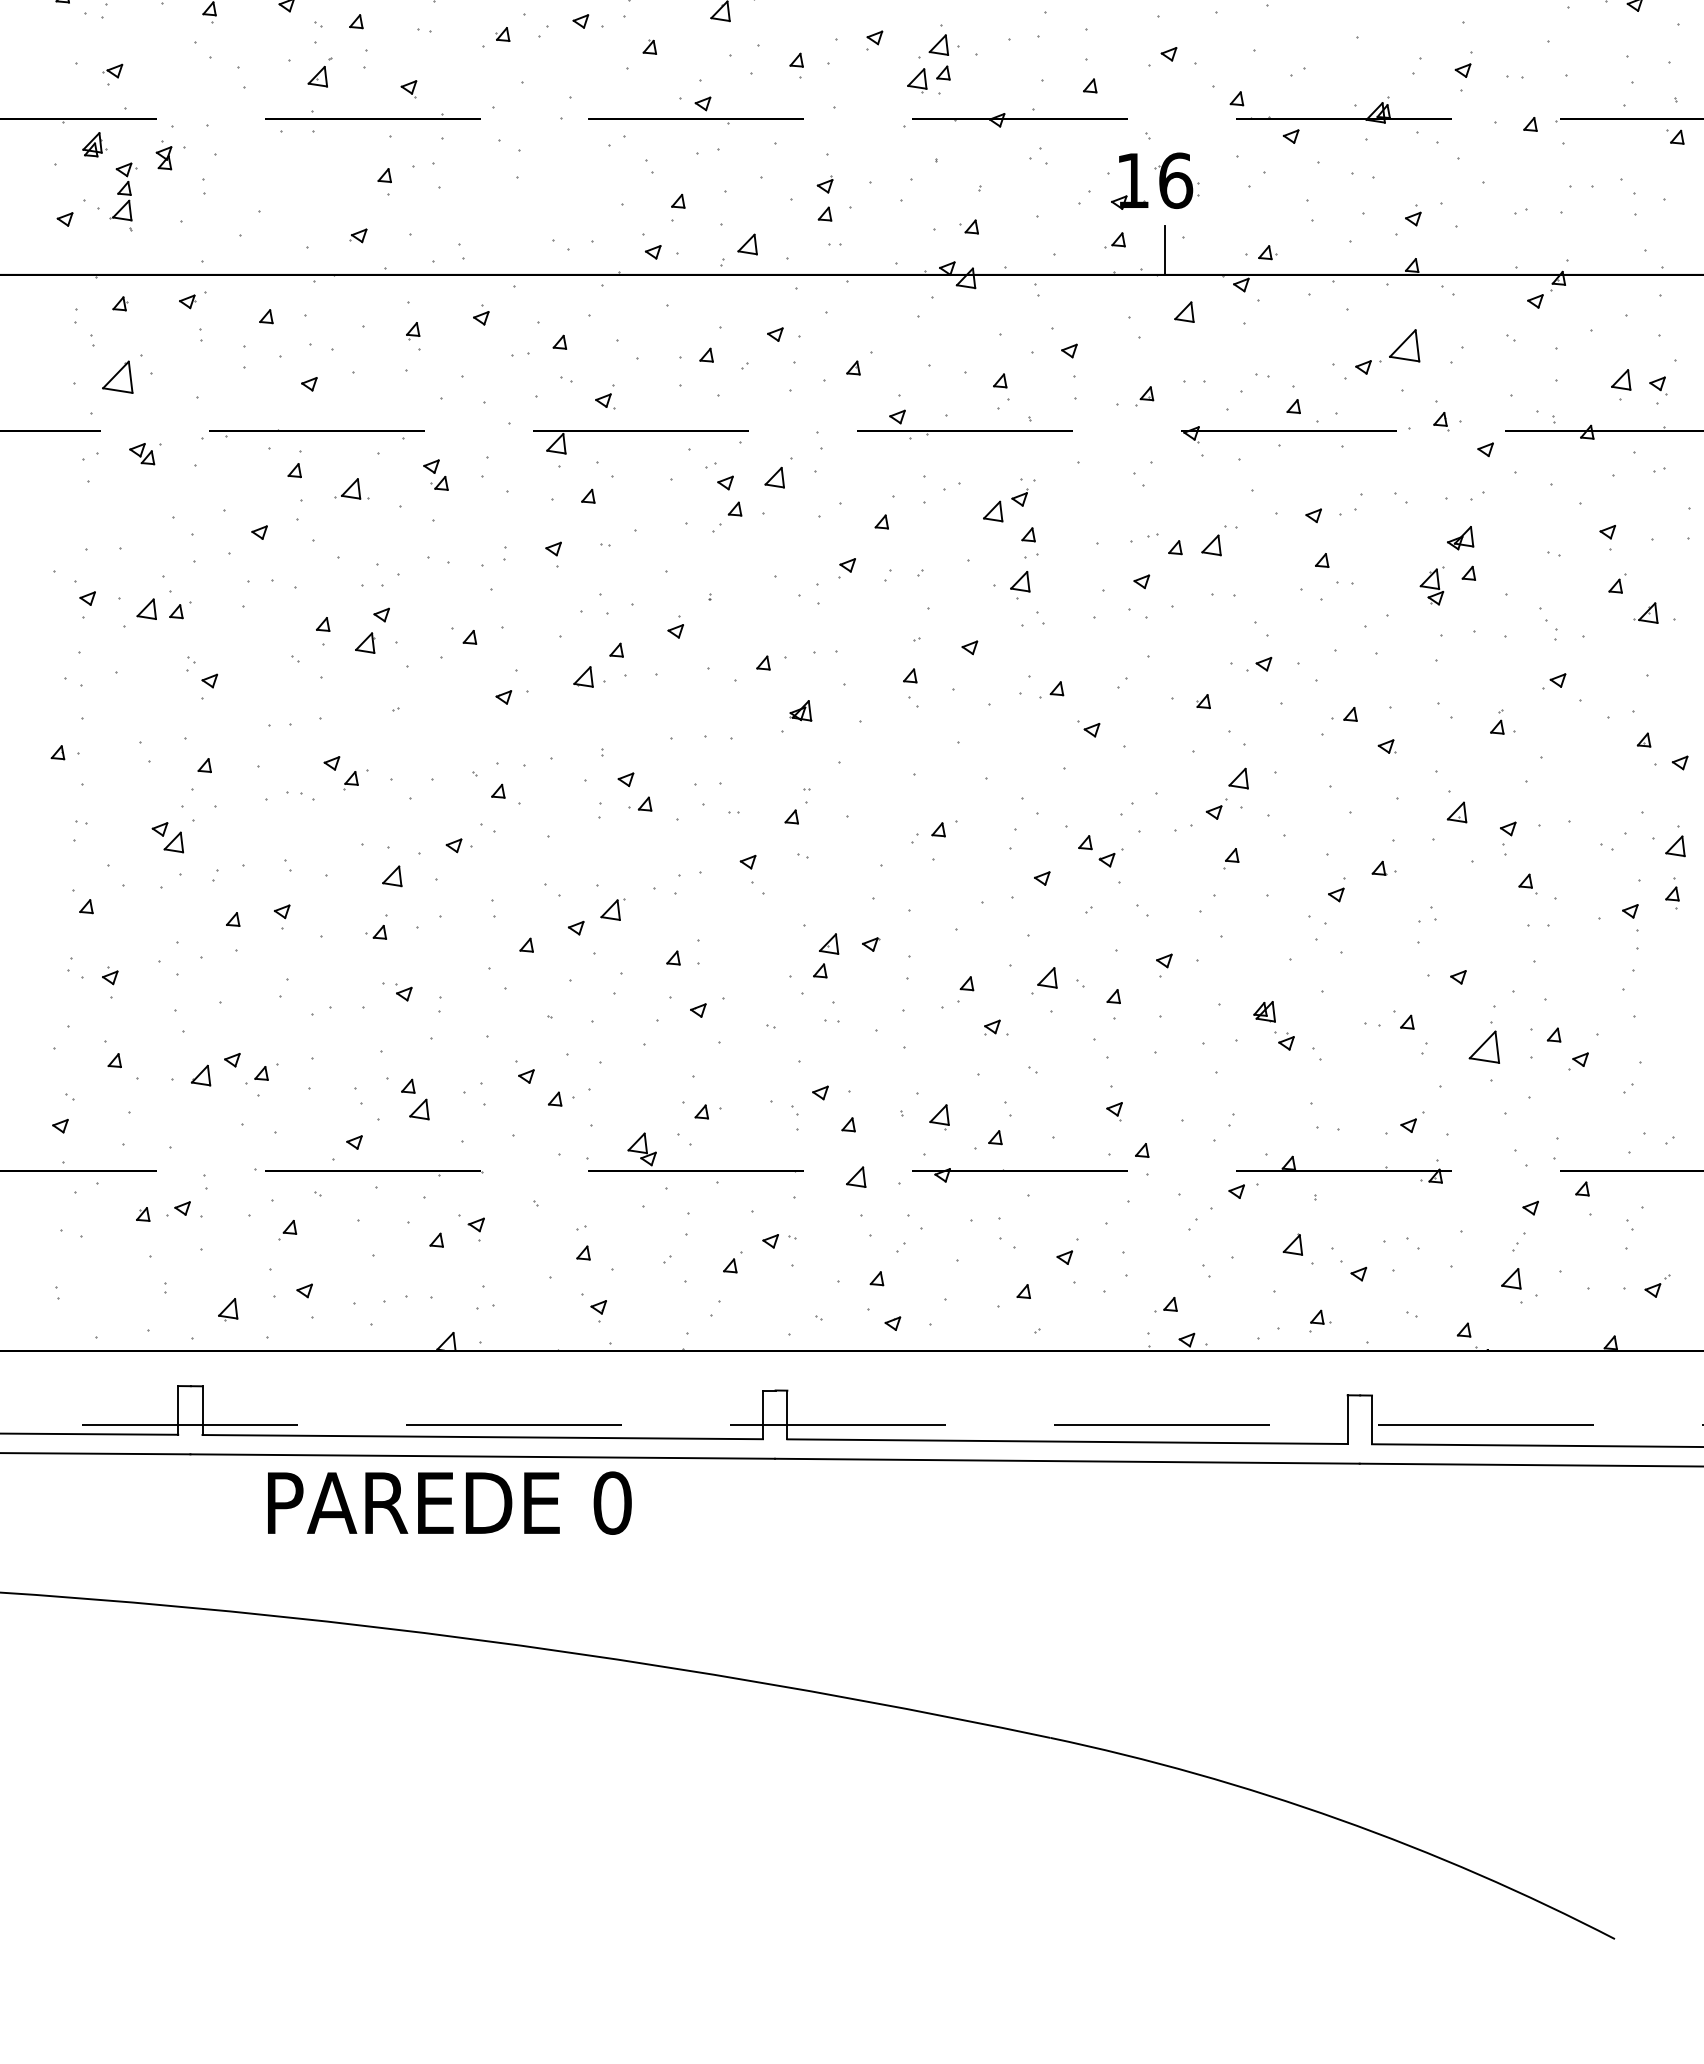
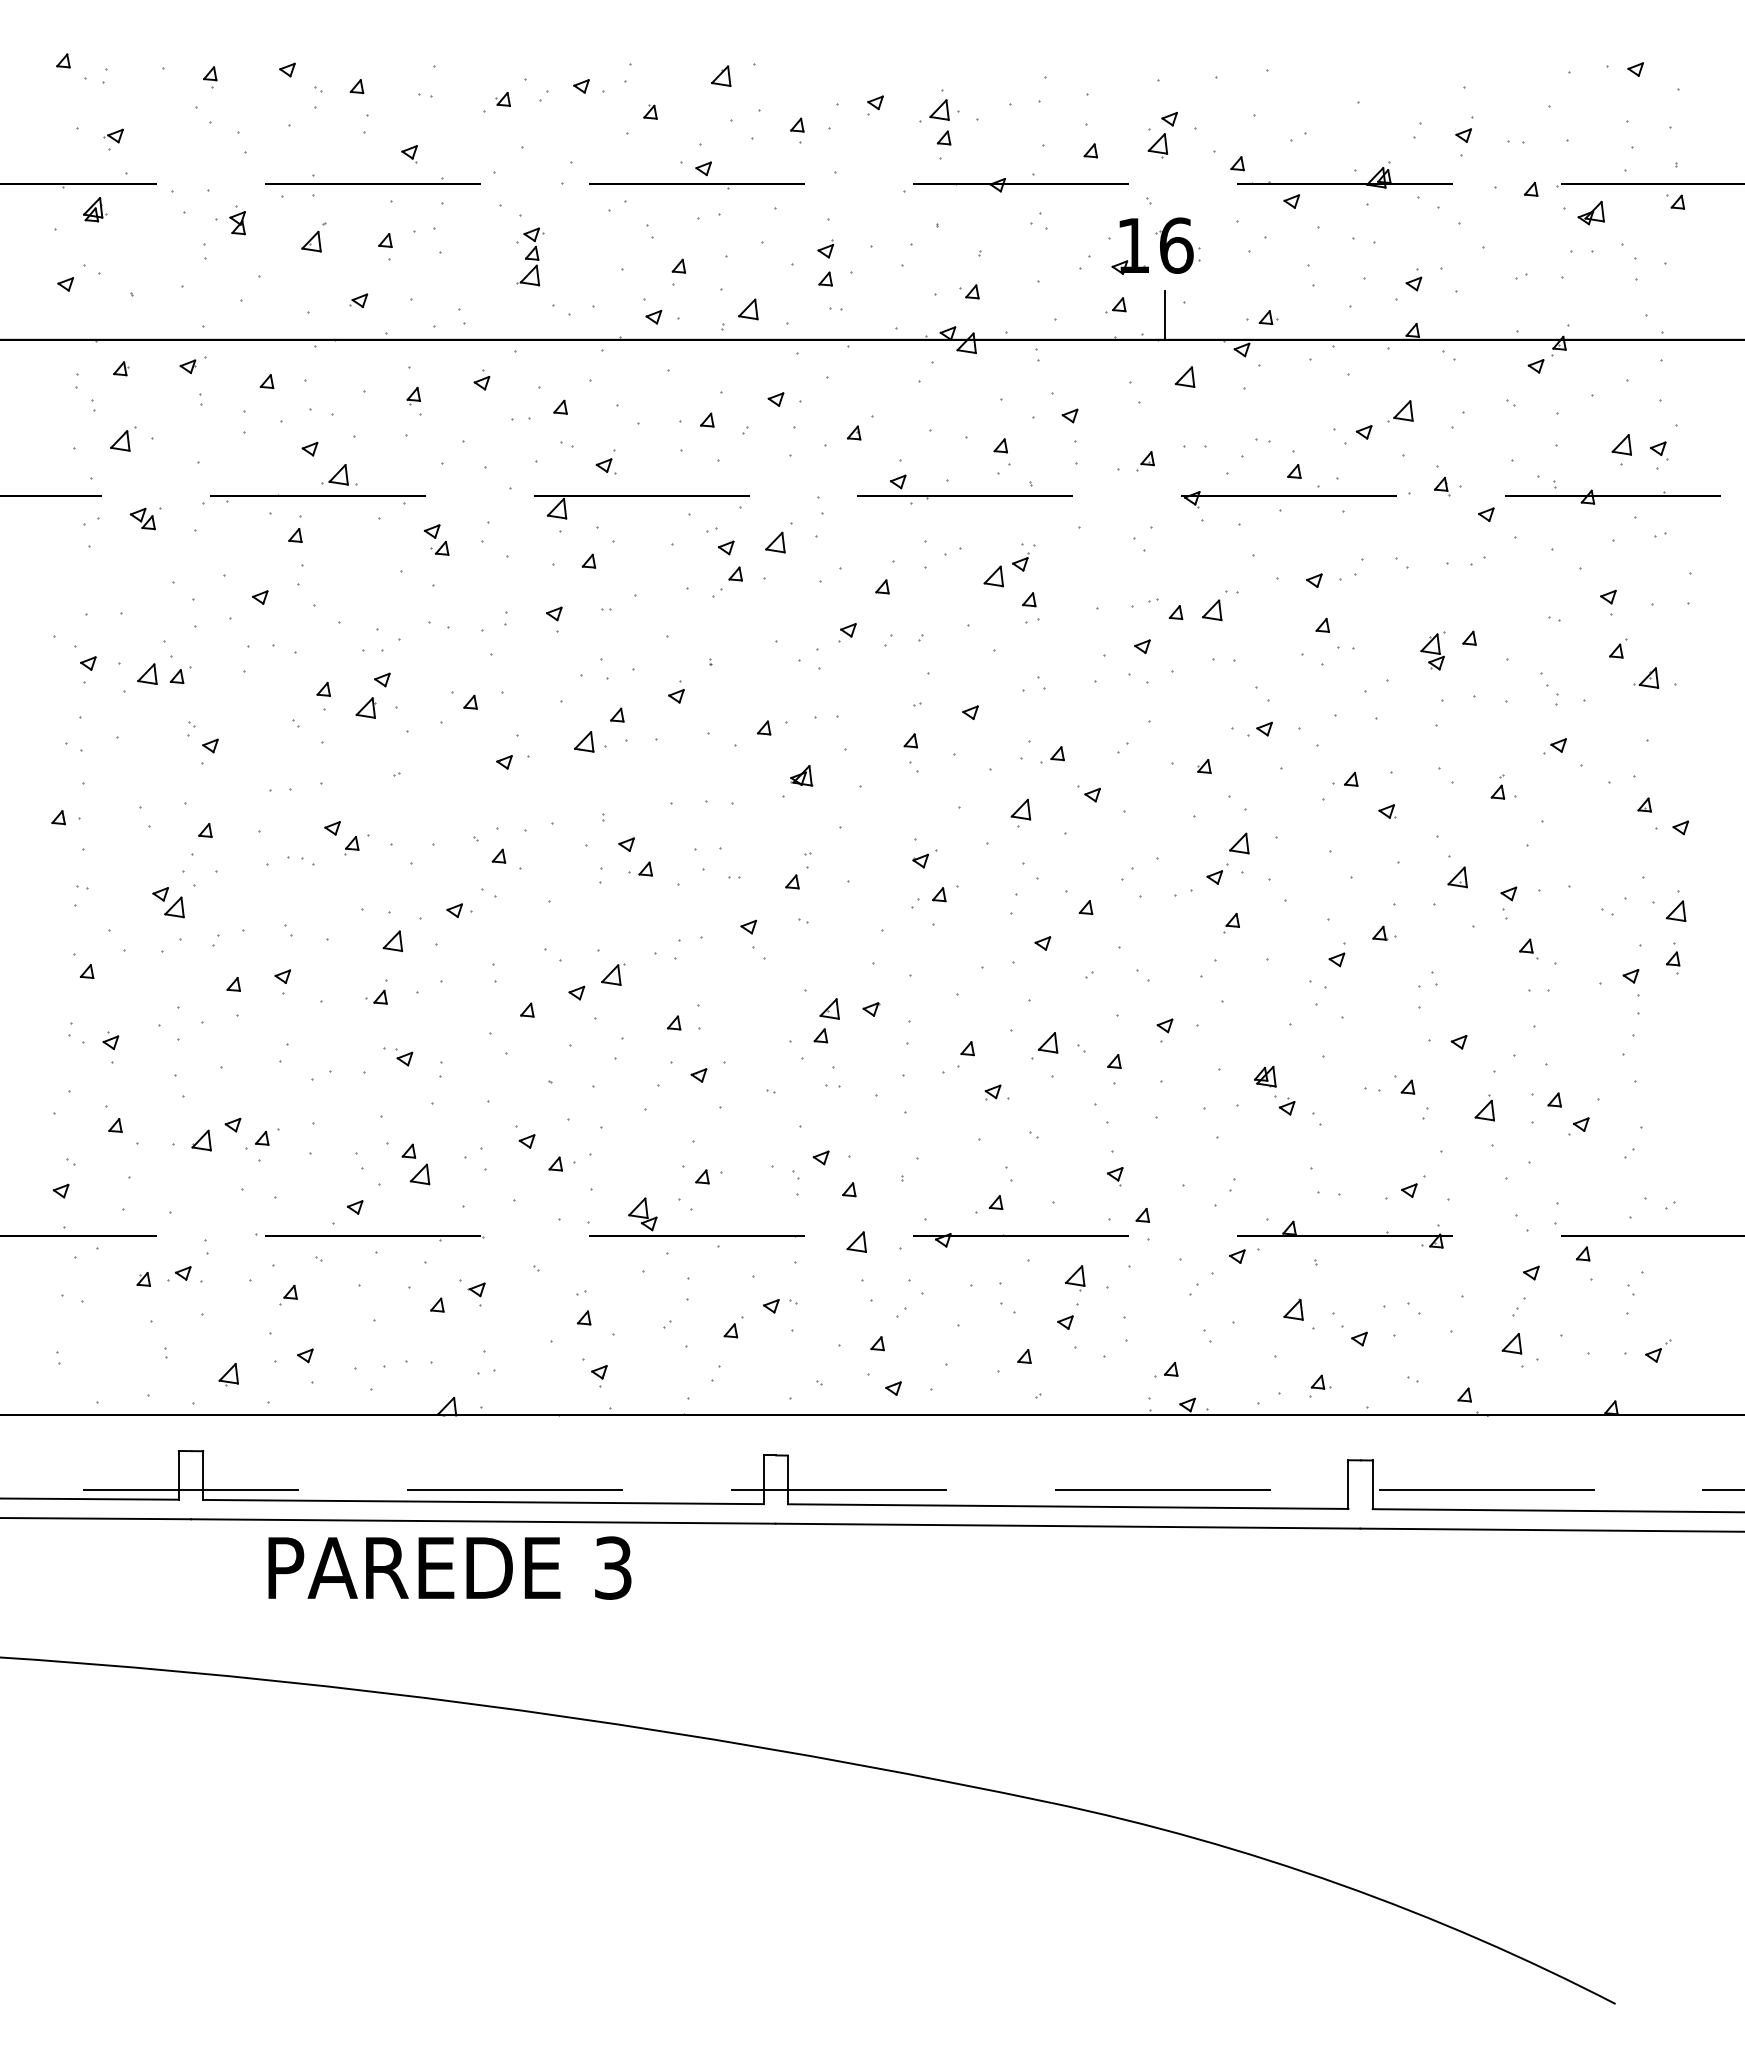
part: (319, 72) -> (313, 237), moved
part: (916, 80) -> (1157, 145), moved
part: (163, 155) -> (237, 220), moved
part: (122, 191) -> (530, 256), moved
part: (1399, 346) -> (1400, 411), size x0.62
part: (122, 373) -> (123, 438), size x0.62
part: (351, 488) -> (339, 474), moved
part: (1459, 537) -> (1590, 212), moved
part: (1019, 584) -> (1020, 812), moved
part: (1110, 857) -> (924, 858), moved
part: (1483, 1042) -> (1484, 1107), size x0.62
part: (939, 1117) -> (1075, 1278), moved
text: (612, 1502) -> (613, 1567), 0 -> 3

